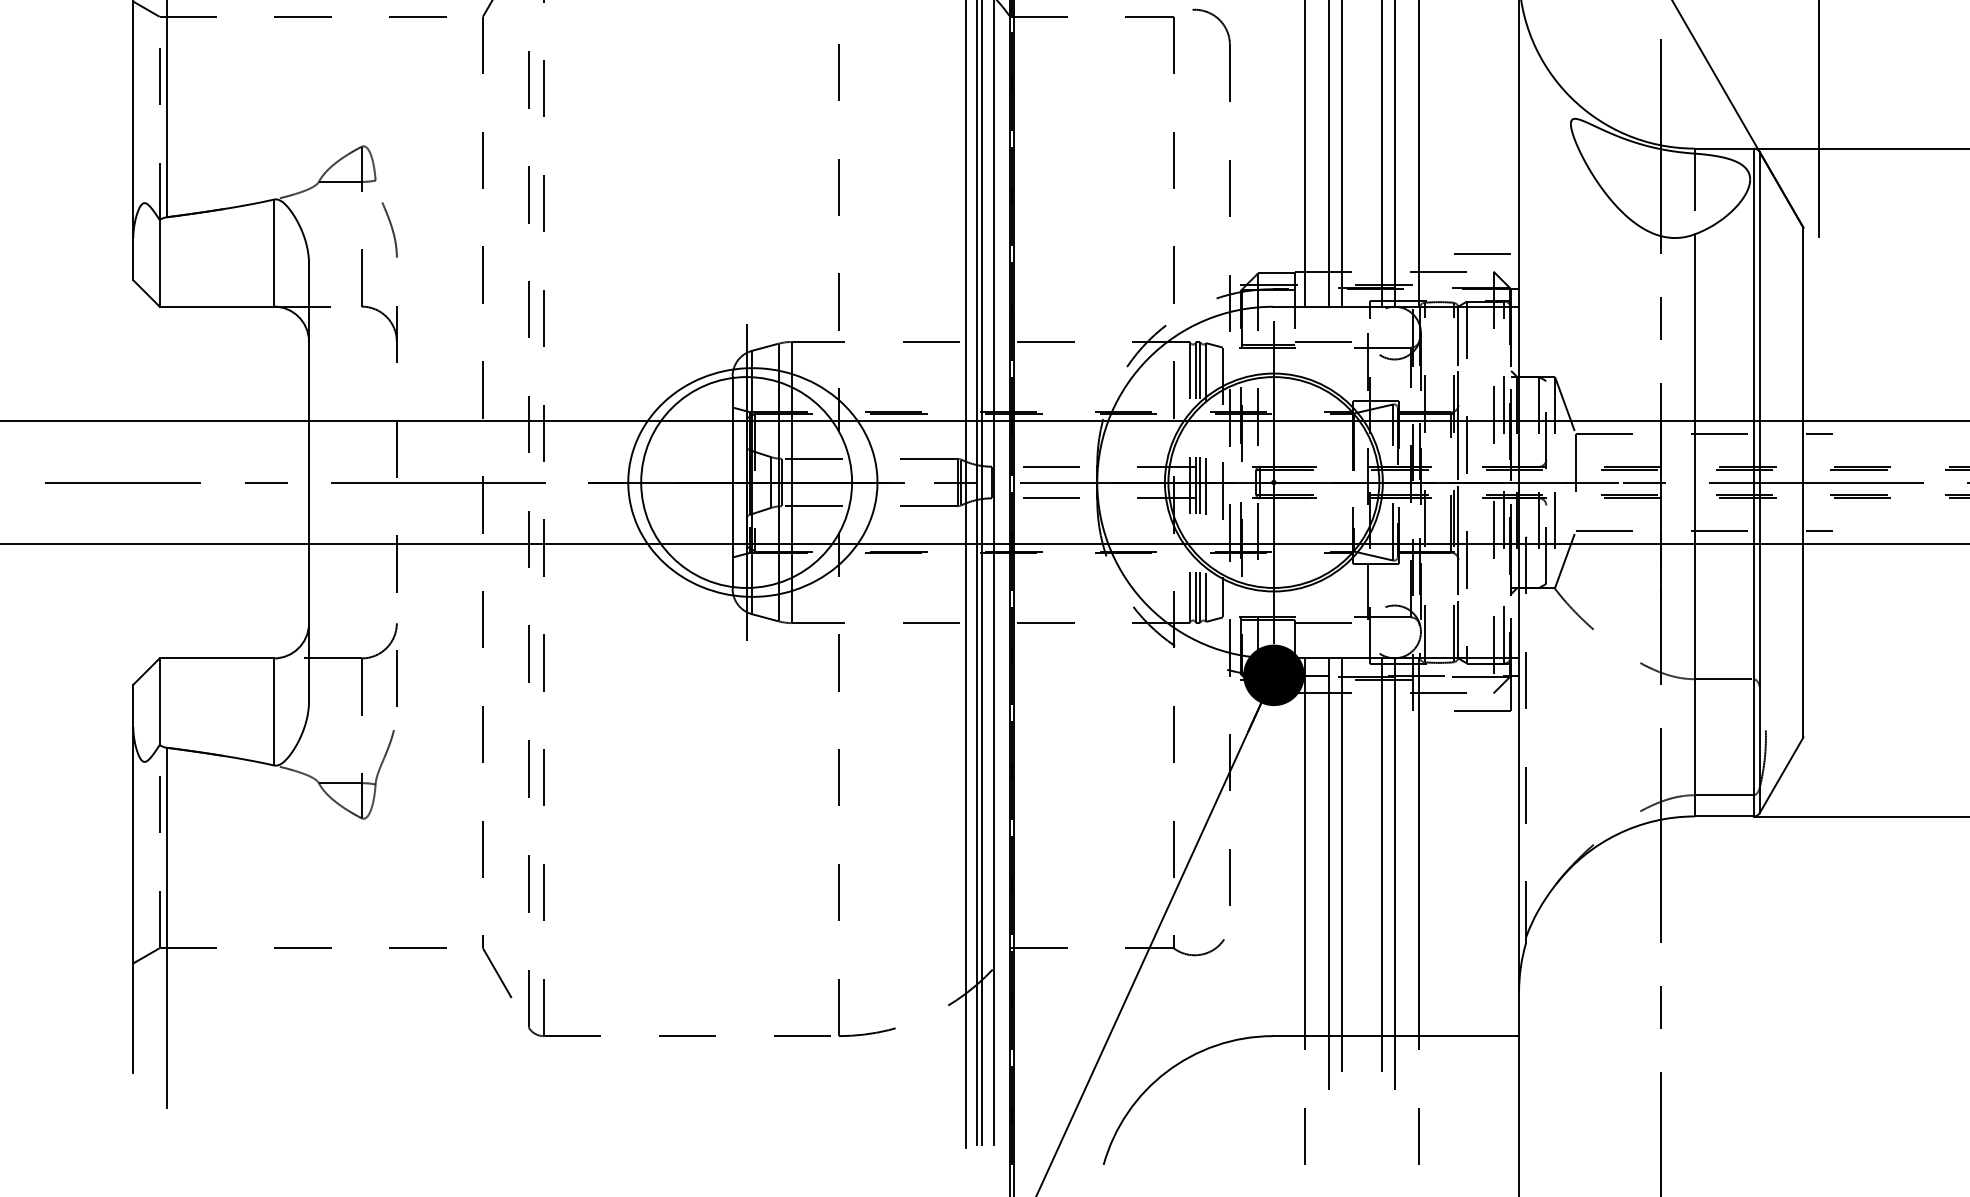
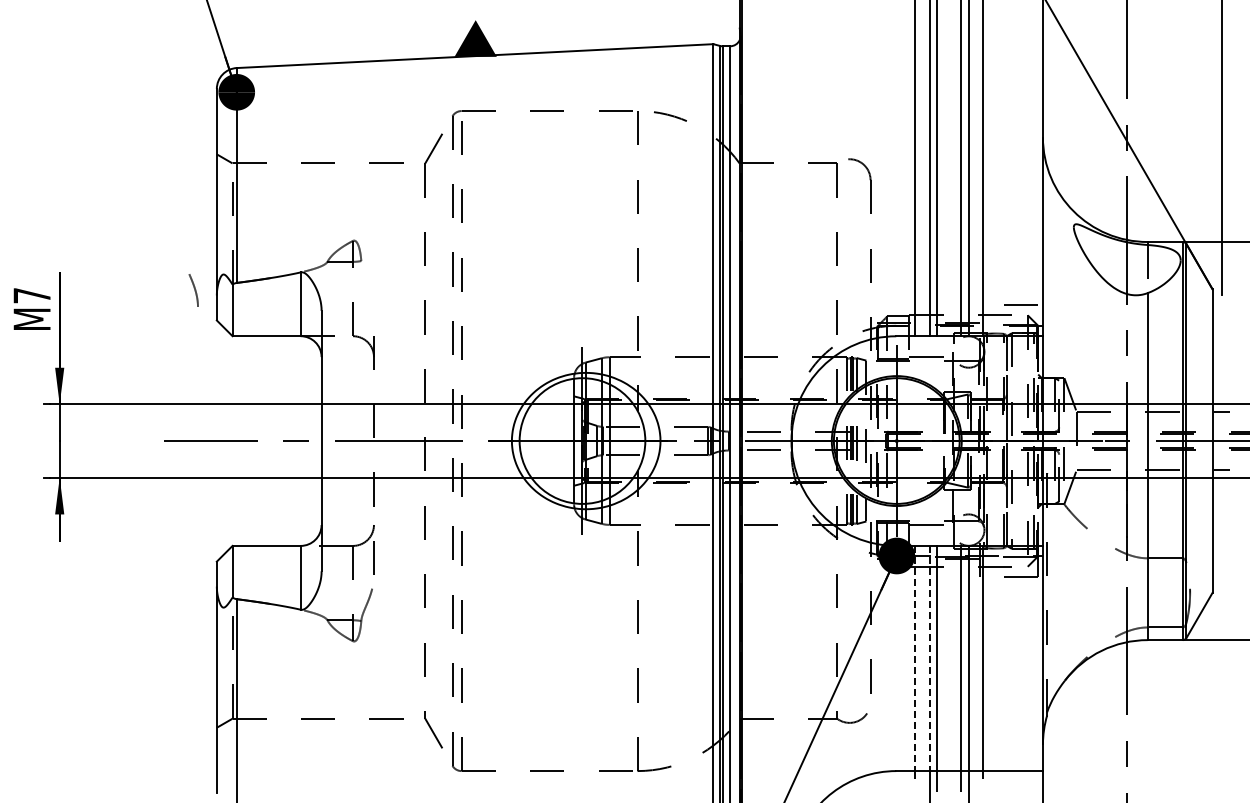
curve: (391, 229) -> (194, 290), moved
line: (1305, 847) -> (915, 658), solid -> dashed
line: (1328, 847) -> (929, 658), solid -> dashed

